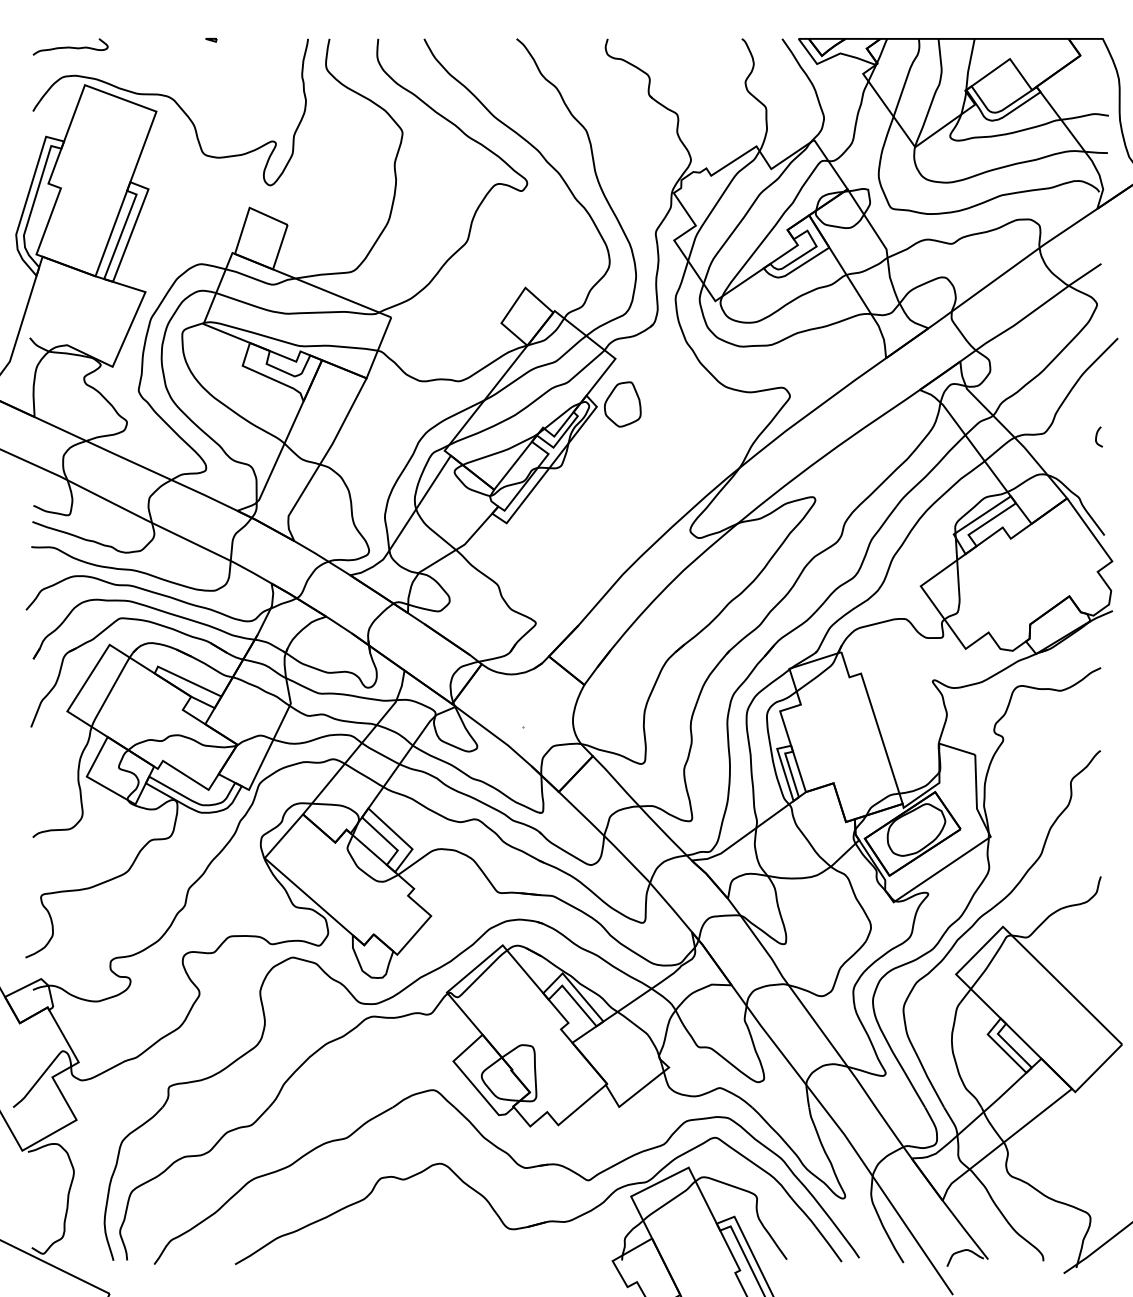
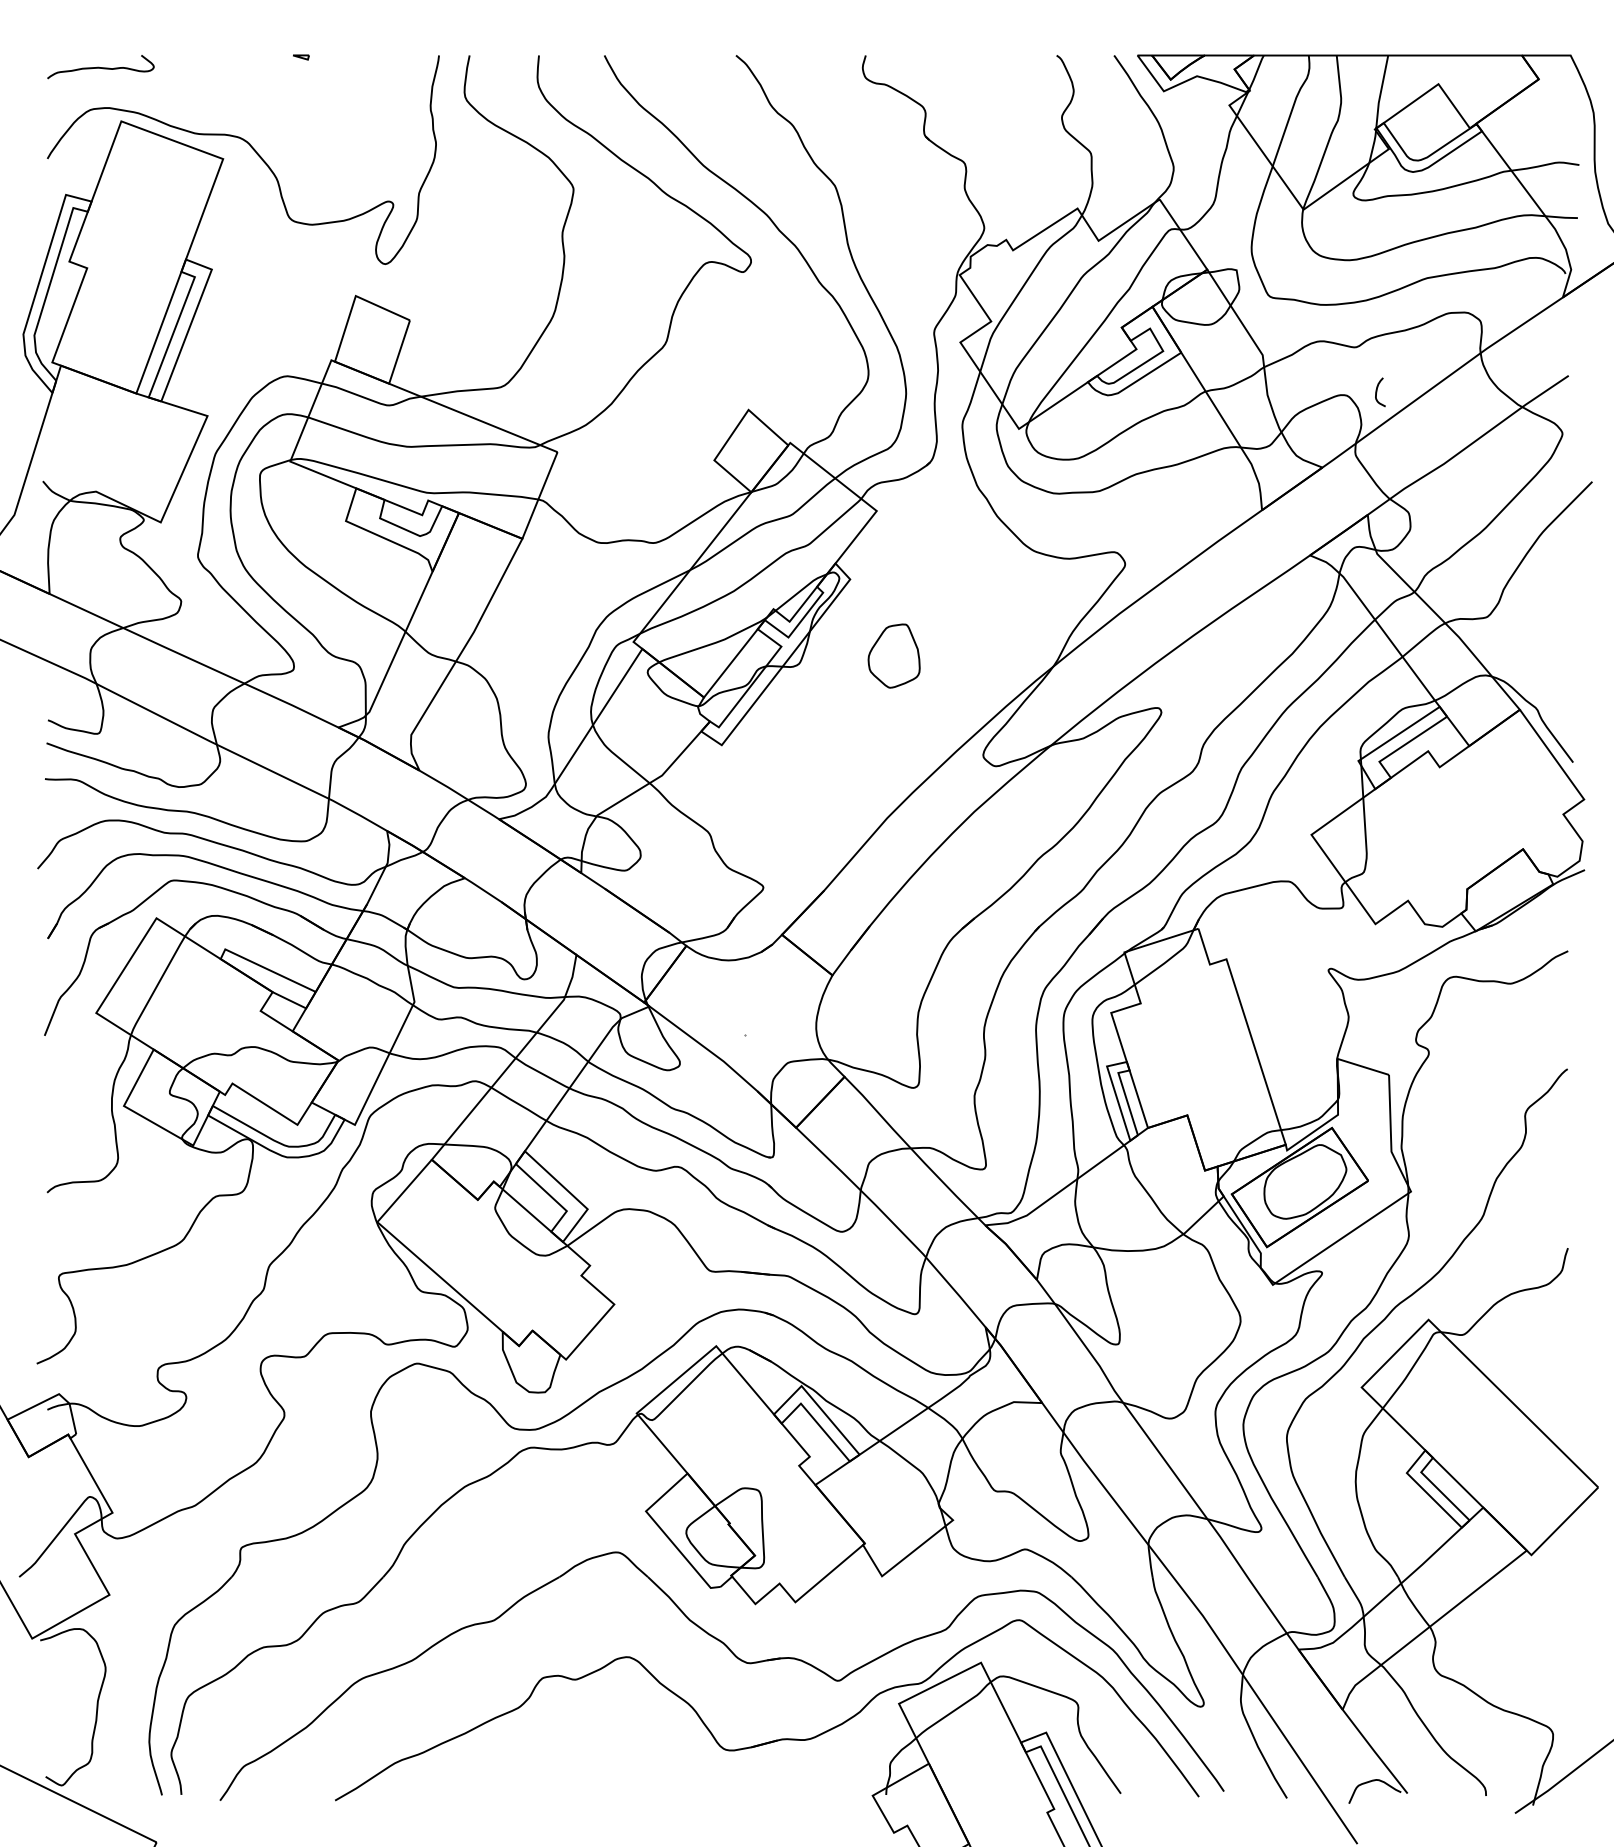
part: (622, 404) -> (893, 655), moved
curve: (1097, 437) -> (1377, 392), moved

